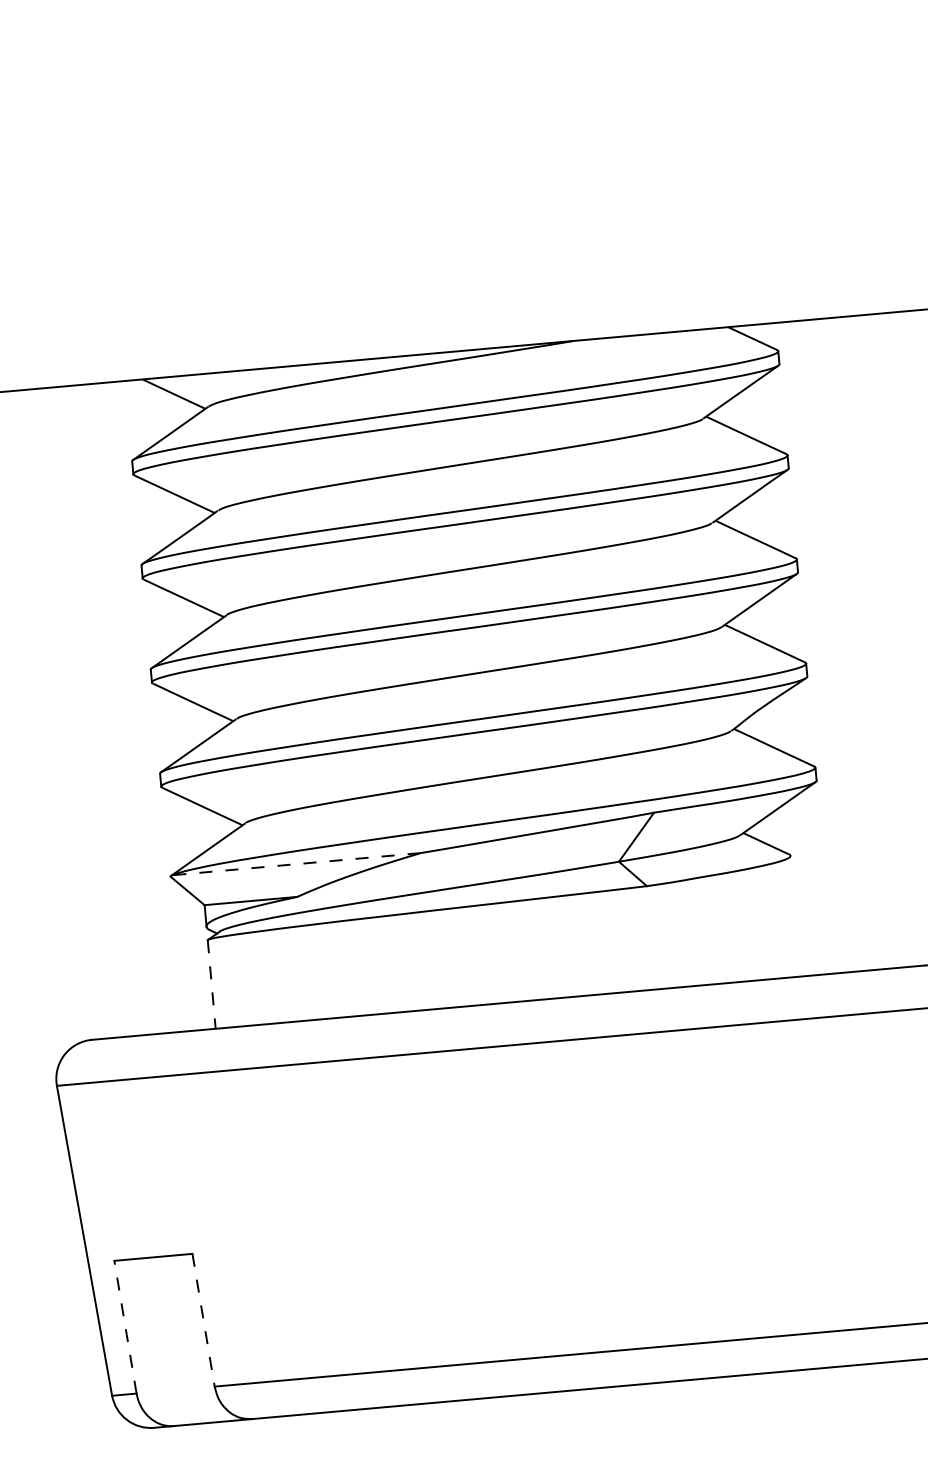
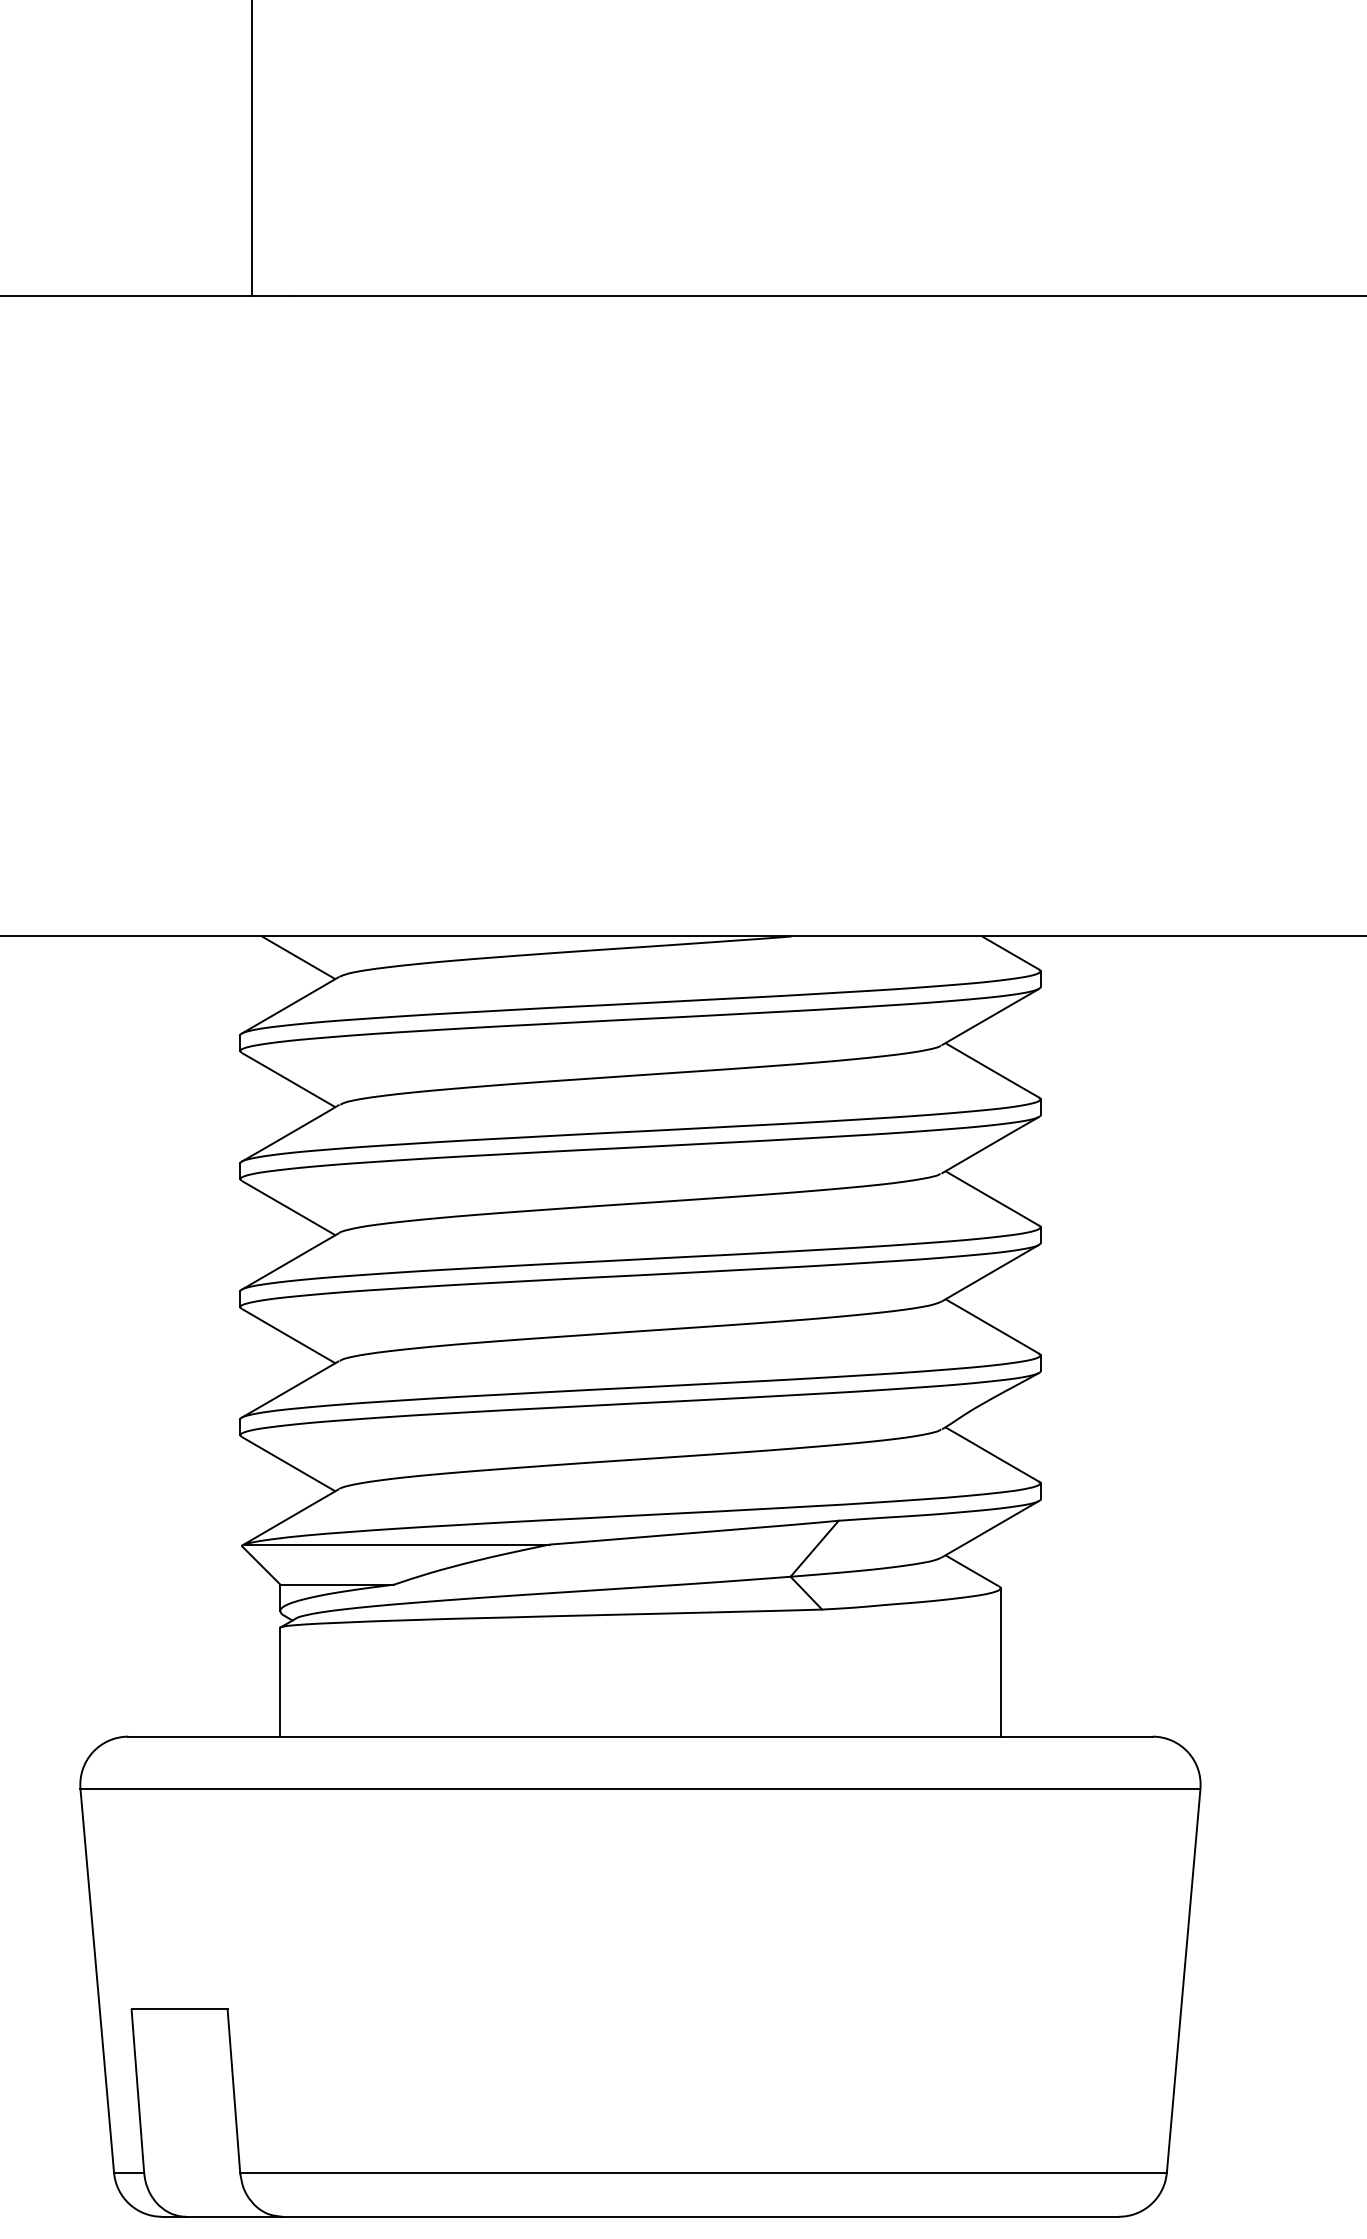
line: (296, 864) -> (396, 1544), dashed -> solid
line: (795, 916) -> (1000, 1662), added
line: (211, 984) -> (280, 1682), dashed -> solid
line: (203, 1321) -> (233, 2092), dashed -> solid
line: (125, 1327) -> (137, 2091), dashed -> solid

